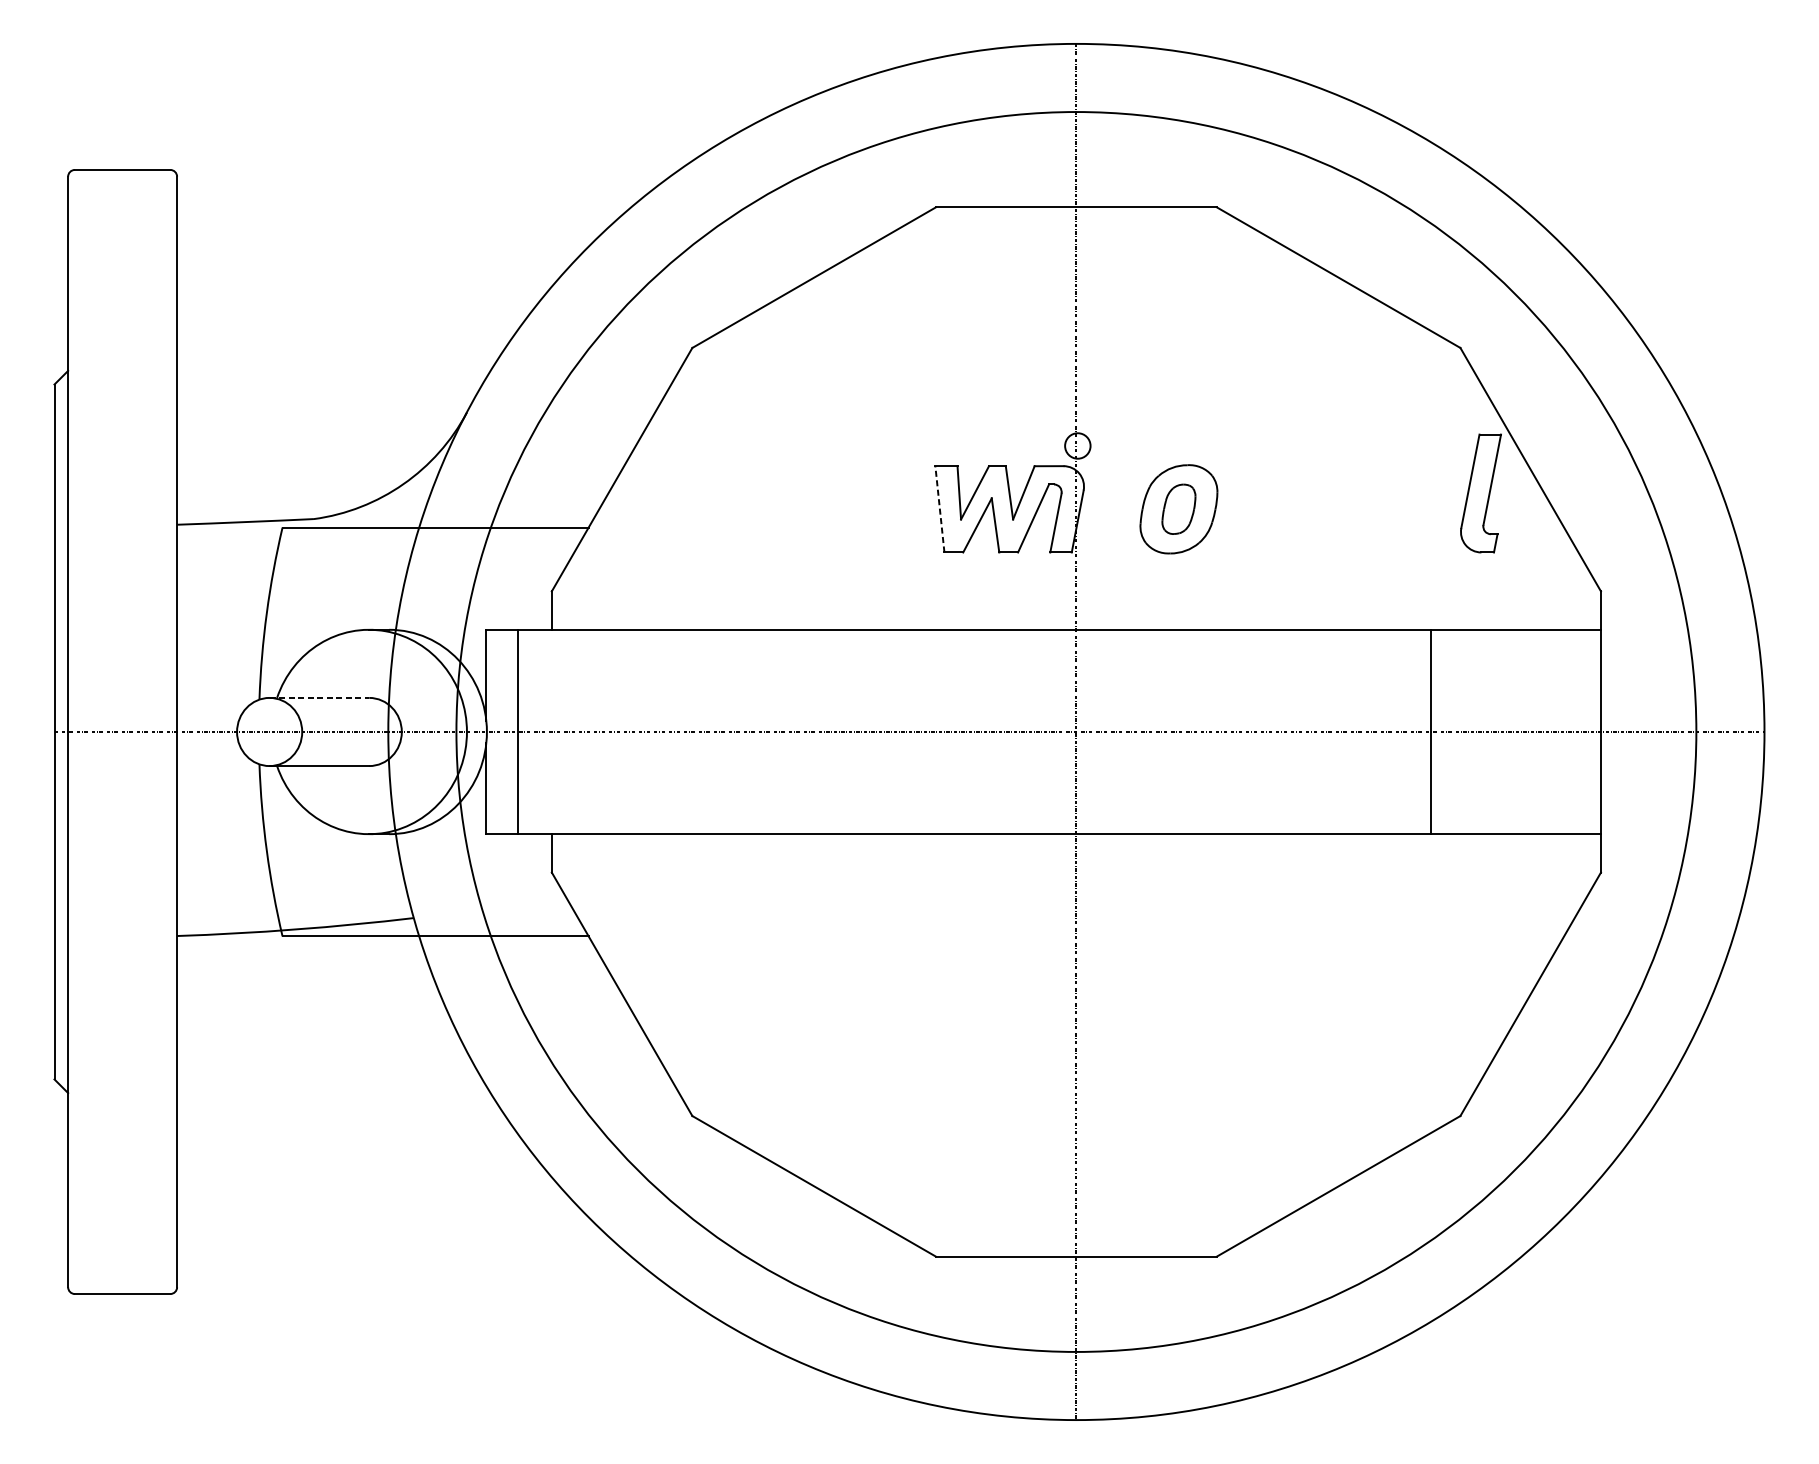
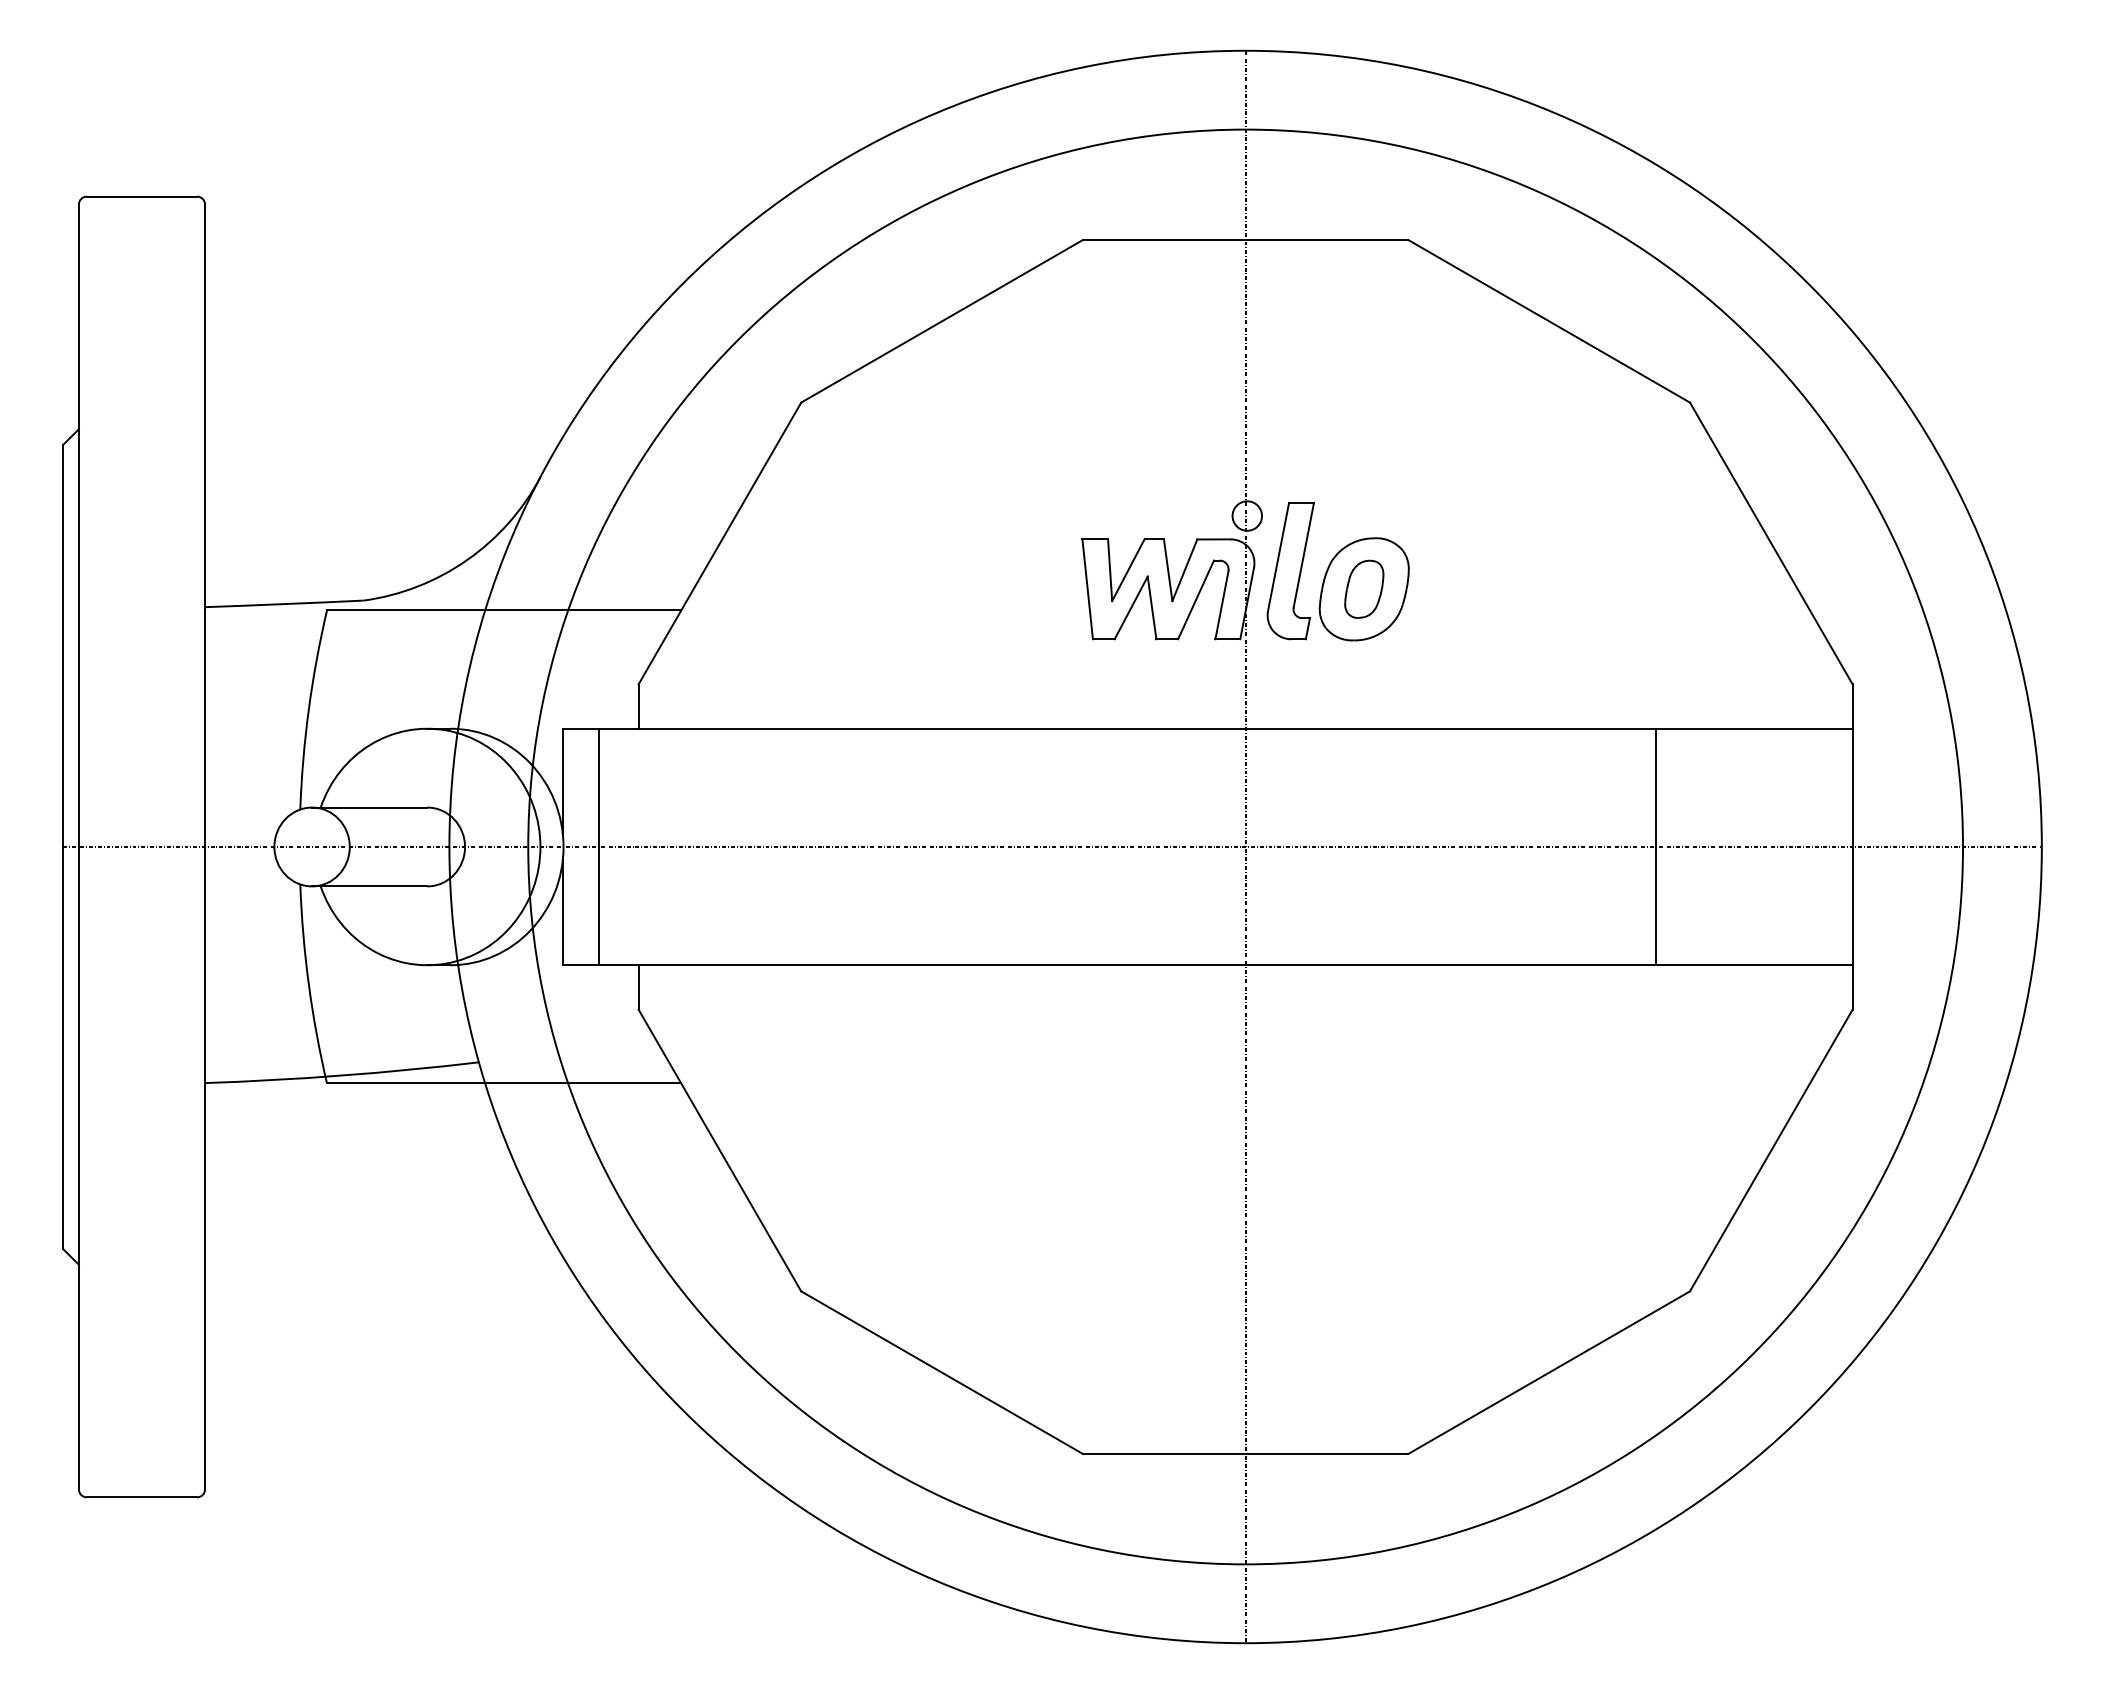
part: (1480, 493) -> (1290, 570), moved
line: (939, 508) -> (1087, 588), dashed -> solid
line: (319, 697) -> (369, 807), dashed -> solid

